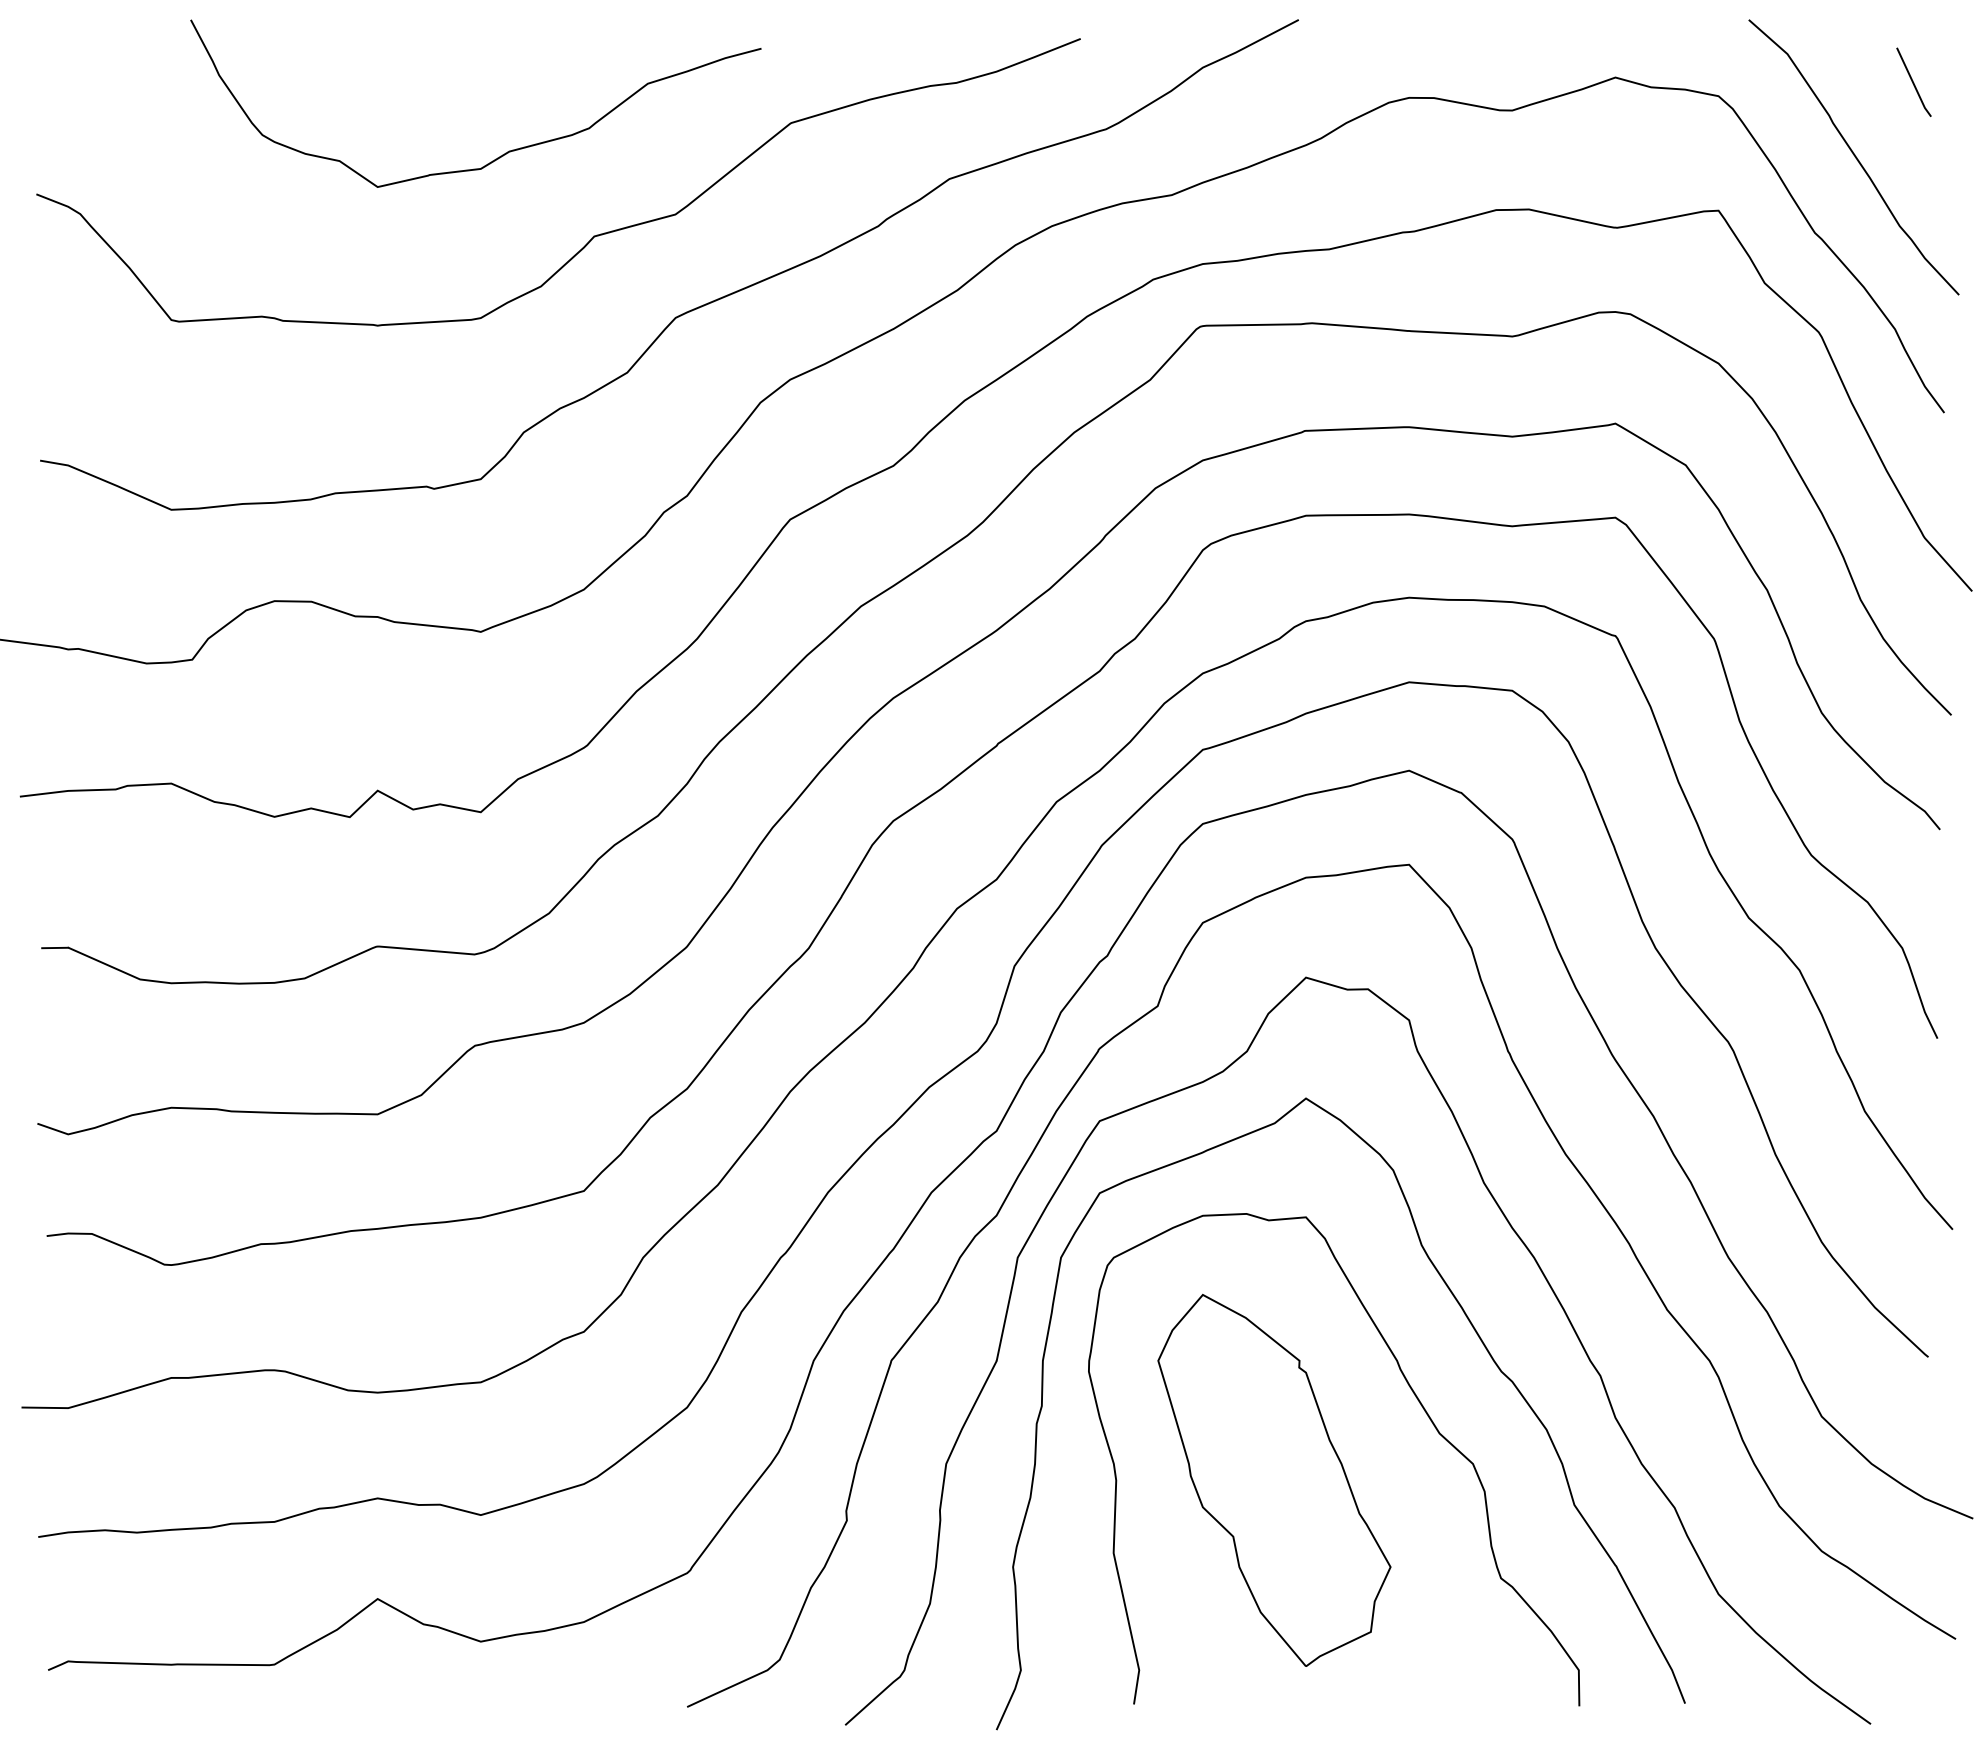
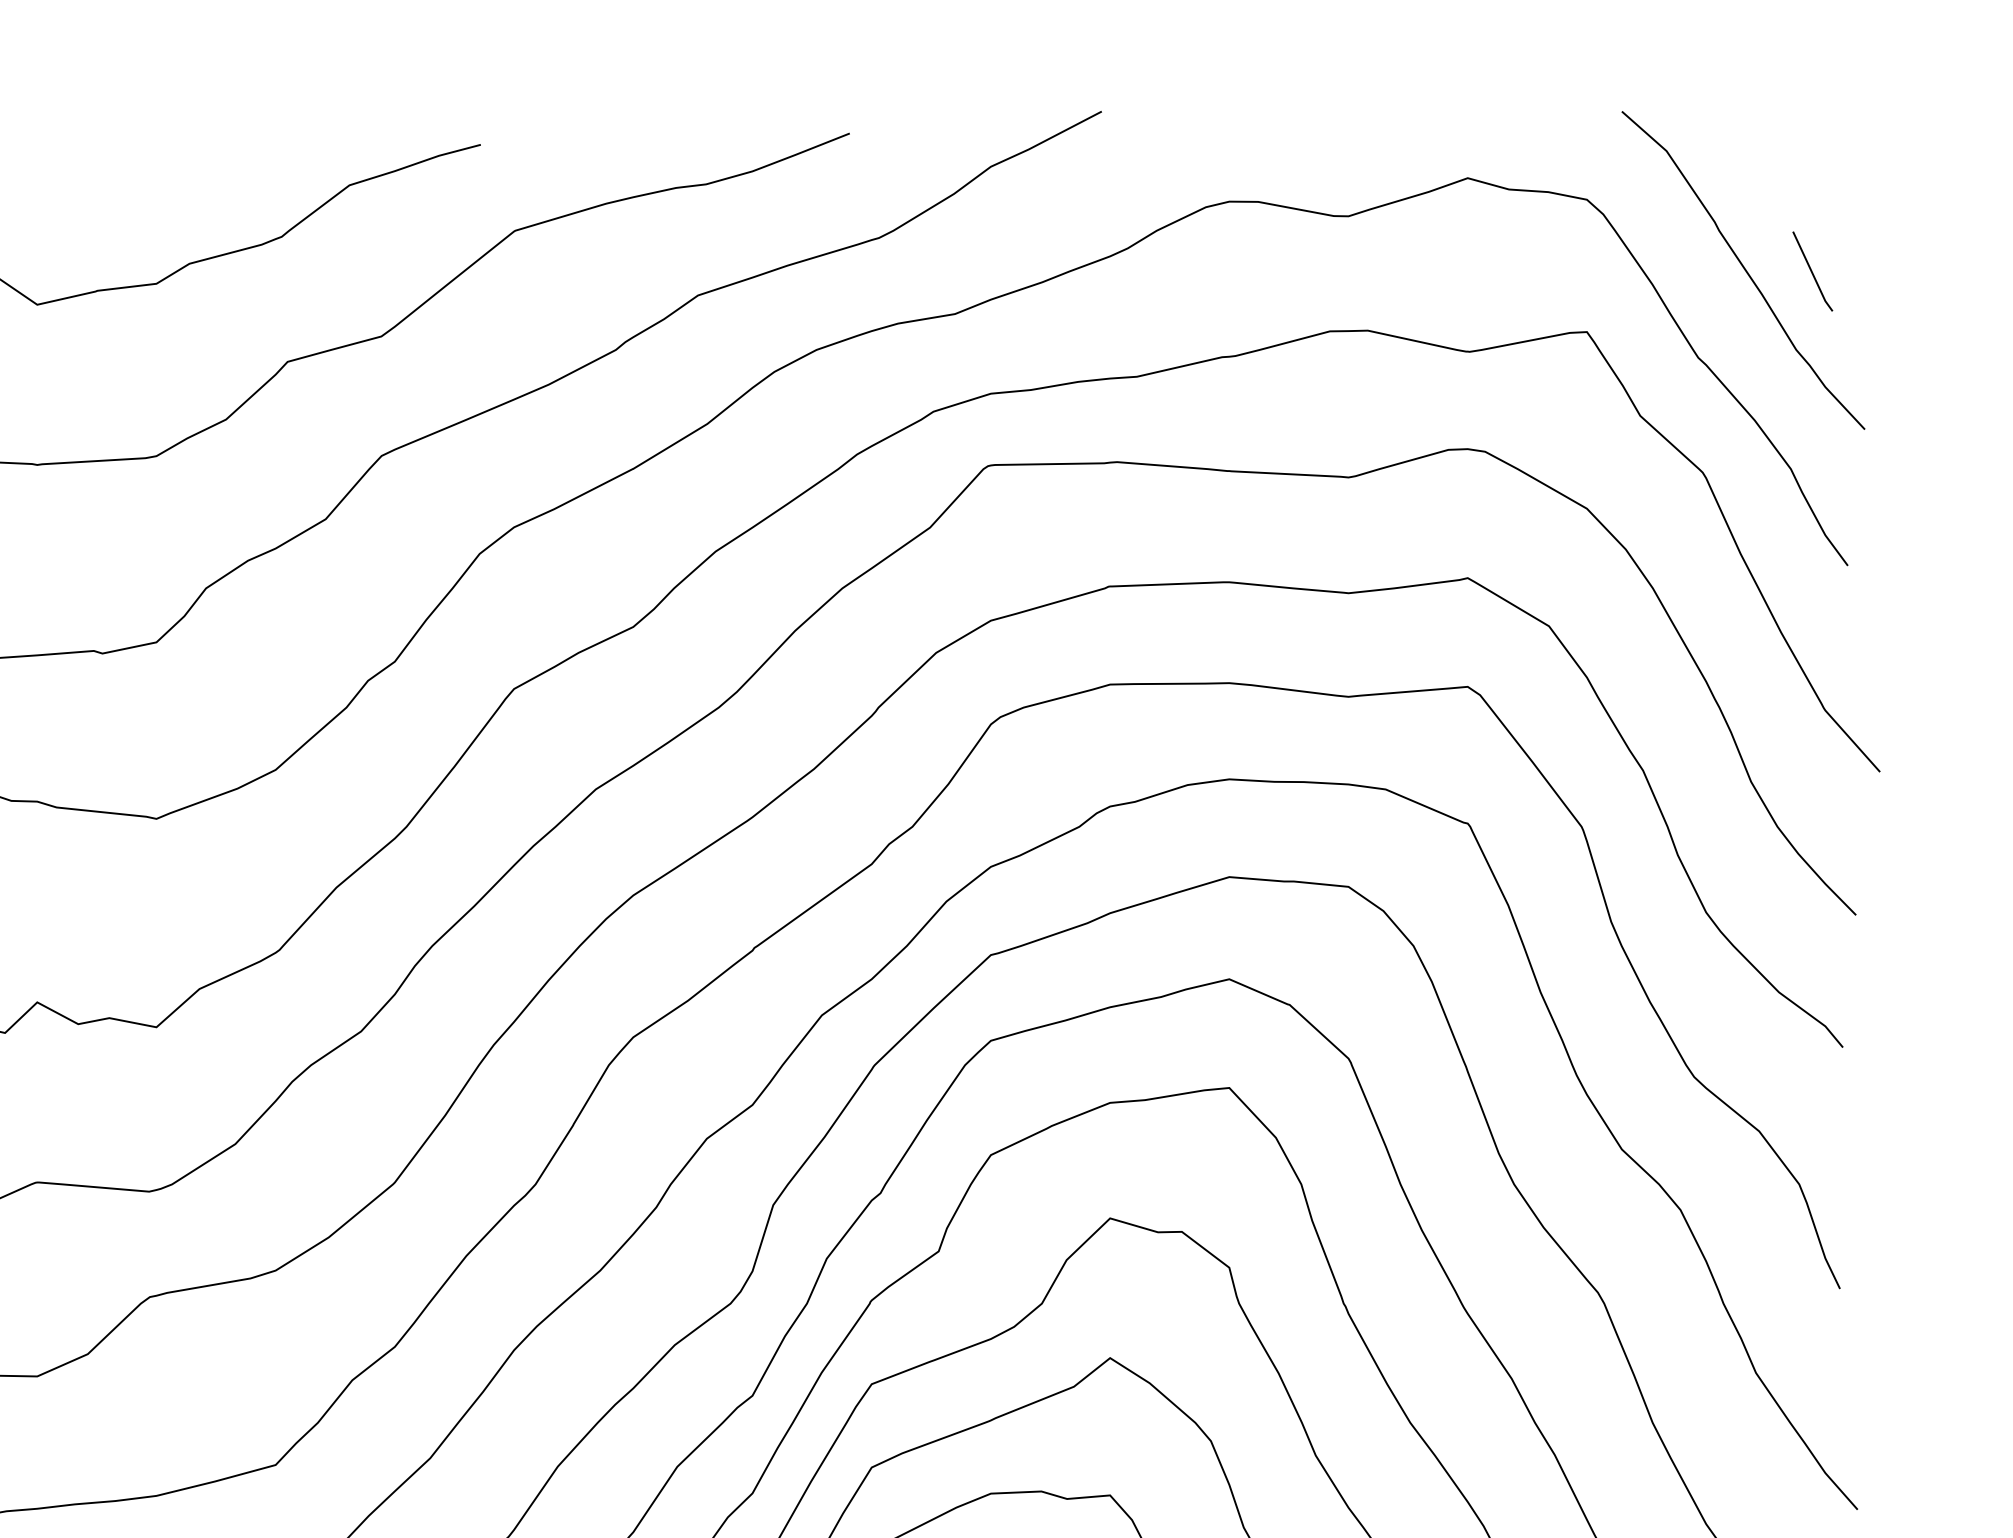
line: (1913, 81) -> (1812, 270), moved

